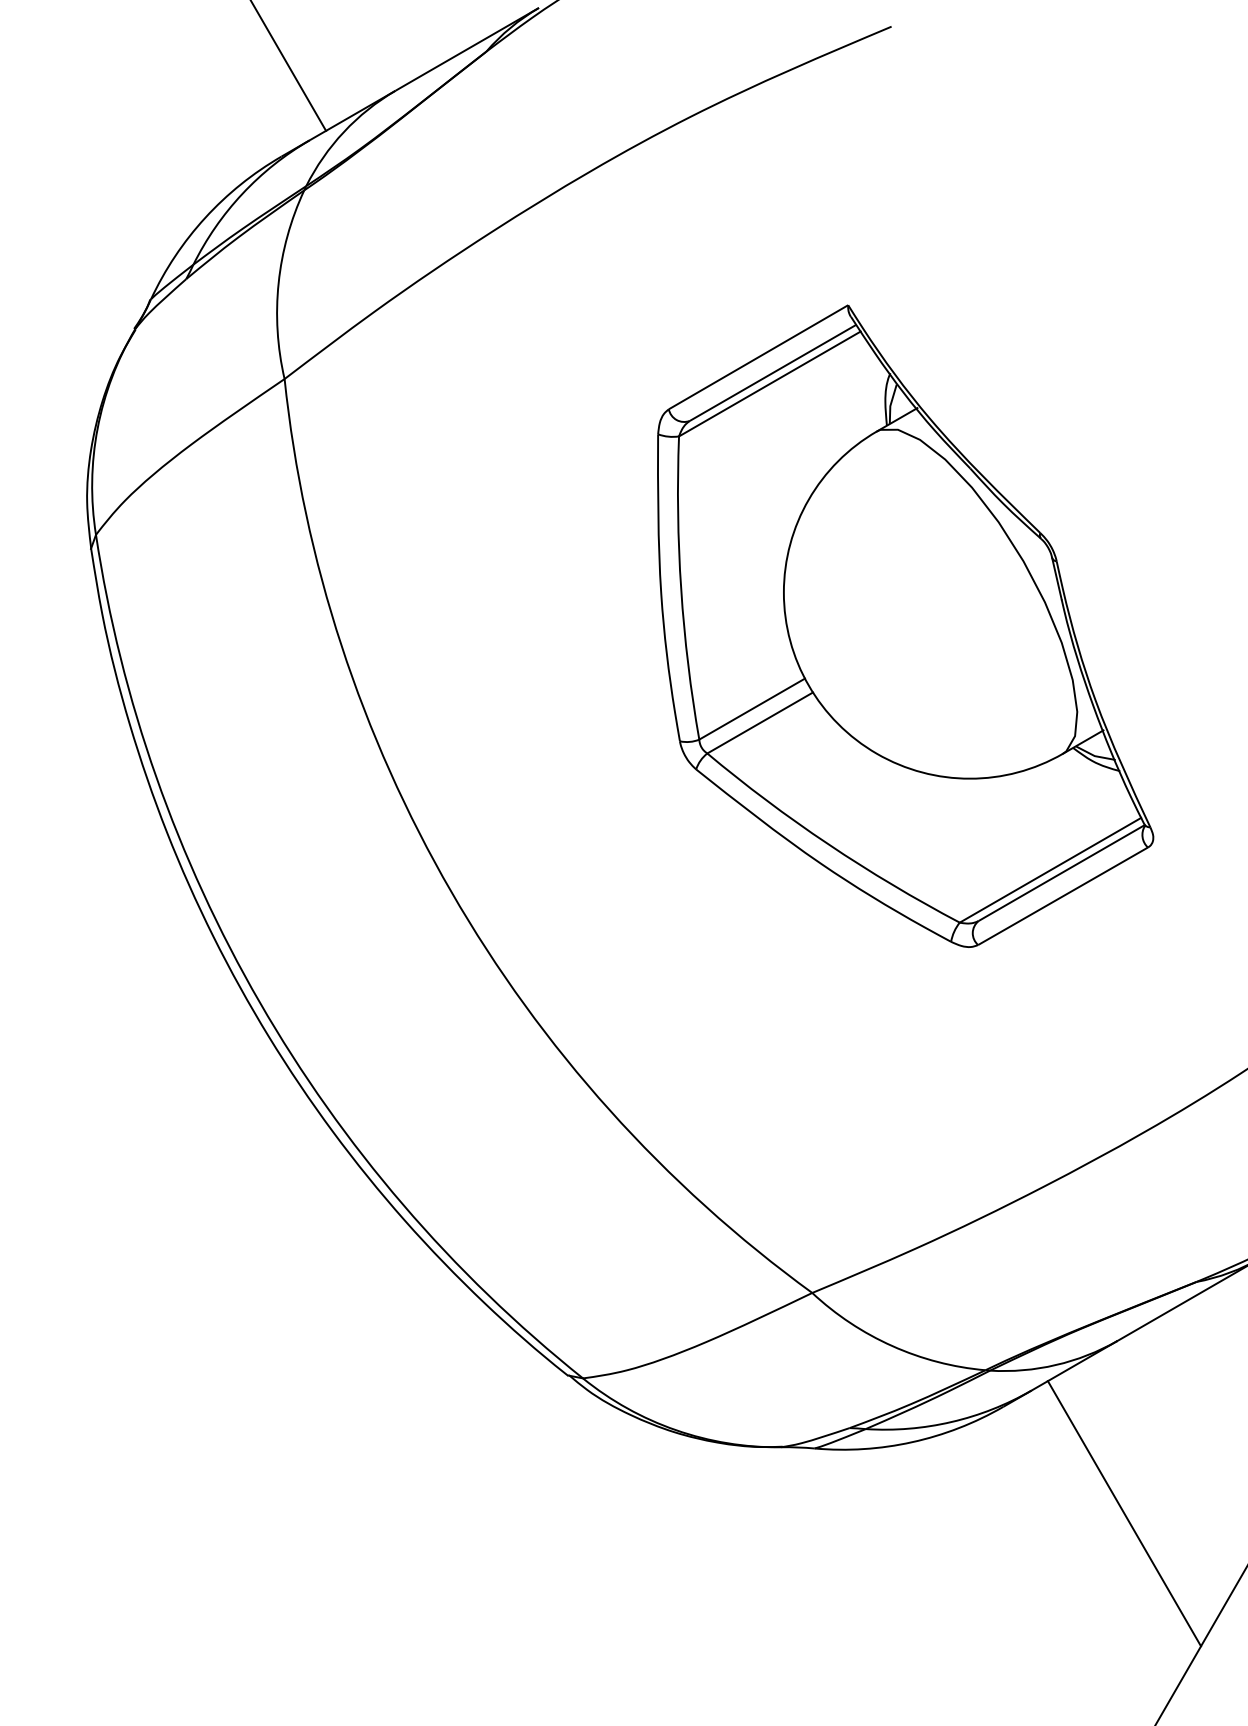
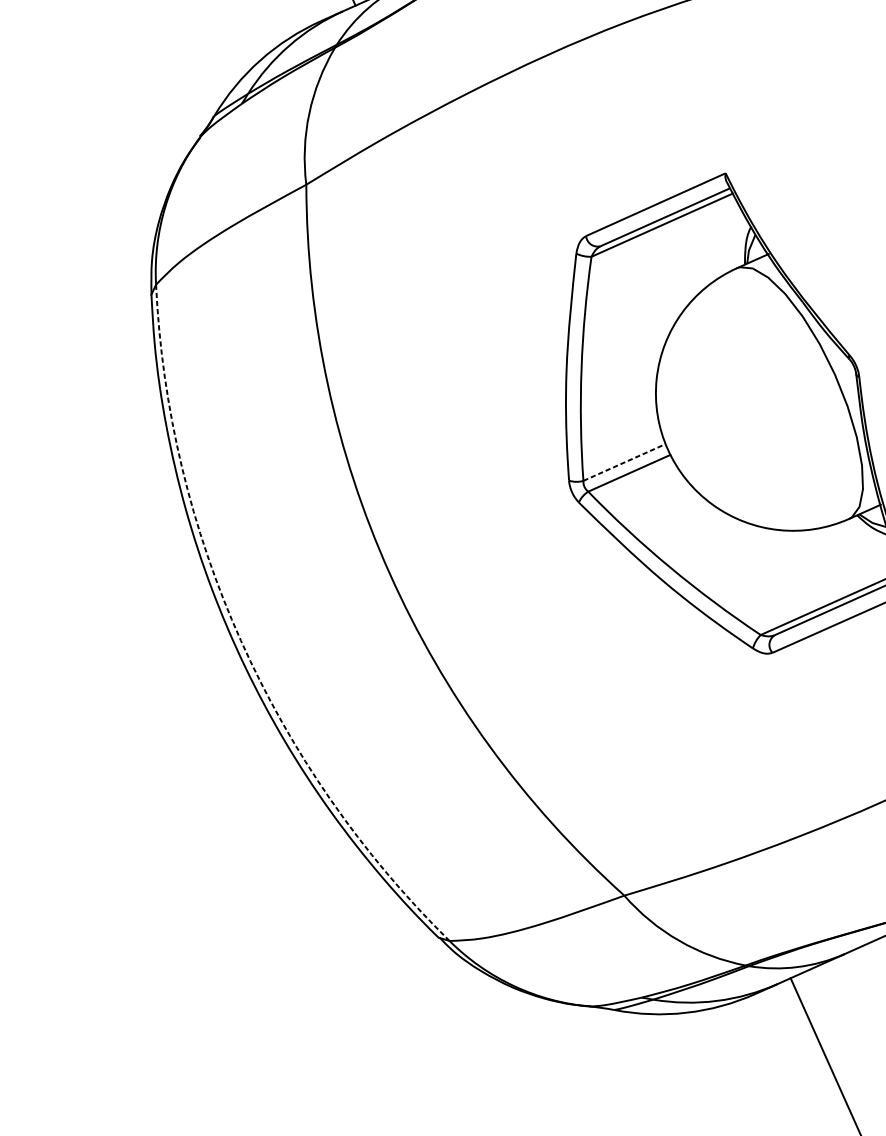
line: (752, 709) -> (624, 462), solid -> dashed
arc: (259, 1002) -> (240, 640), solid -> dashed

